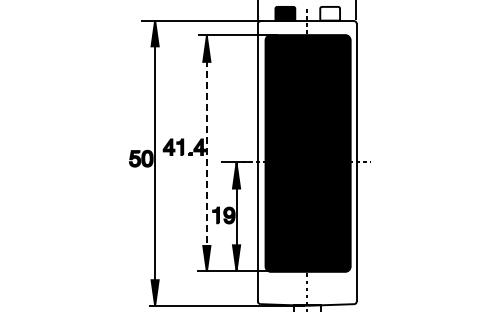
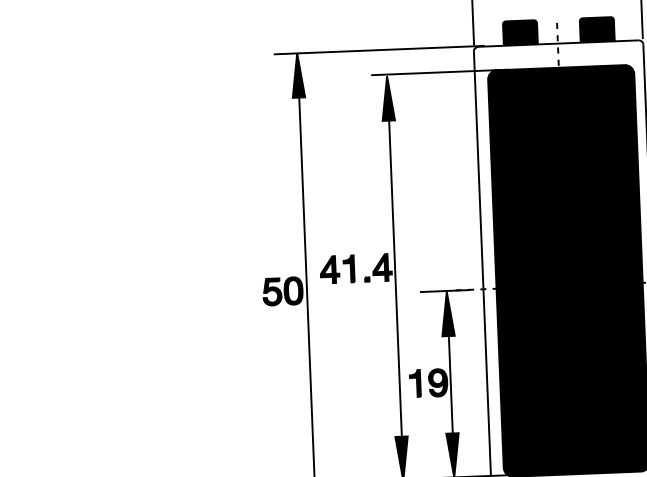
fill: (330, 13) -> (597, 29), added
line: (207, 154) -> (396, 279), dashed -> solid

